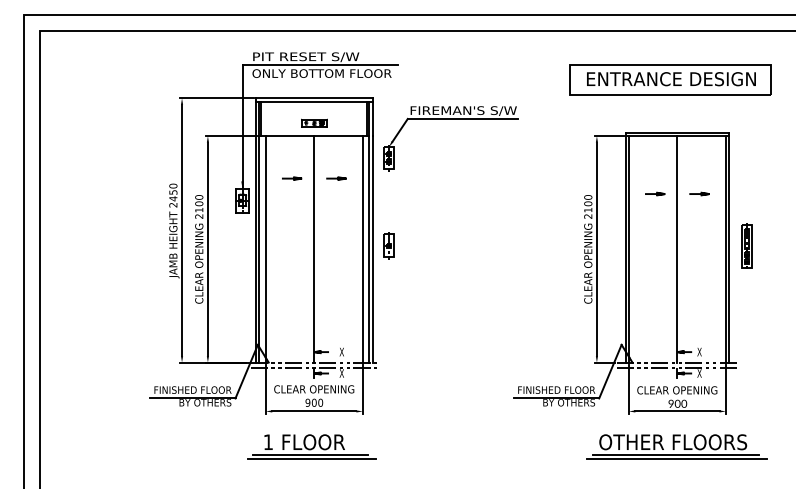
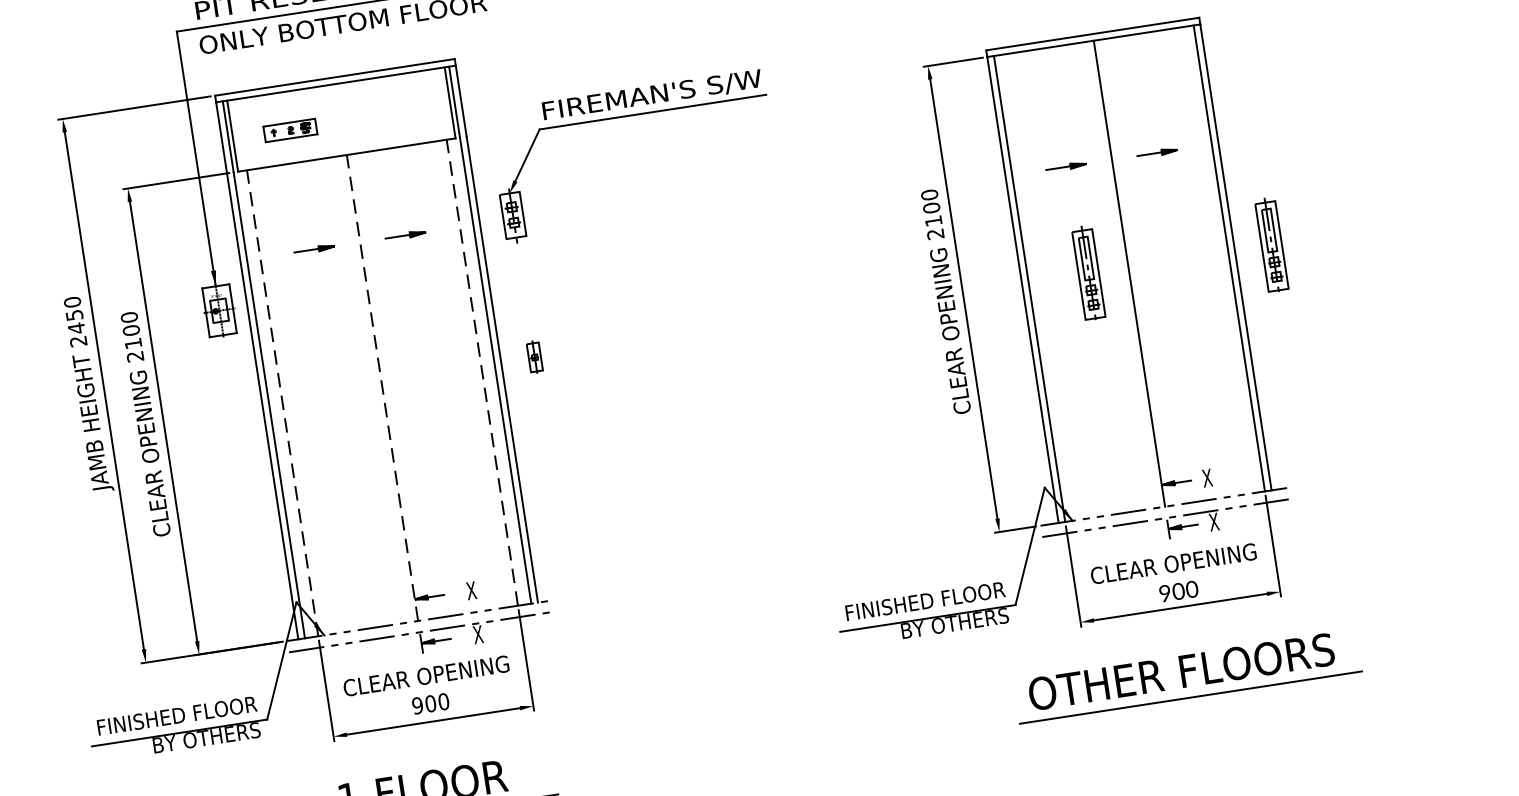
part: (450, 119) -> (627, 117), moved
part: (314, 122) -> (290, 128), moved
part: (388, 245) -> (533, 356), size x0.6
part: (657, 245) -> (1087, 272), added
line: (265, 248) -> (281, 401), solid -> dashed
line: (314, 248) -> (382, 386), solid -> dashed
line: (362, 248) -> (481, 371), solid -> dashed
line: (676, 459) -> (1193, 706), removed

